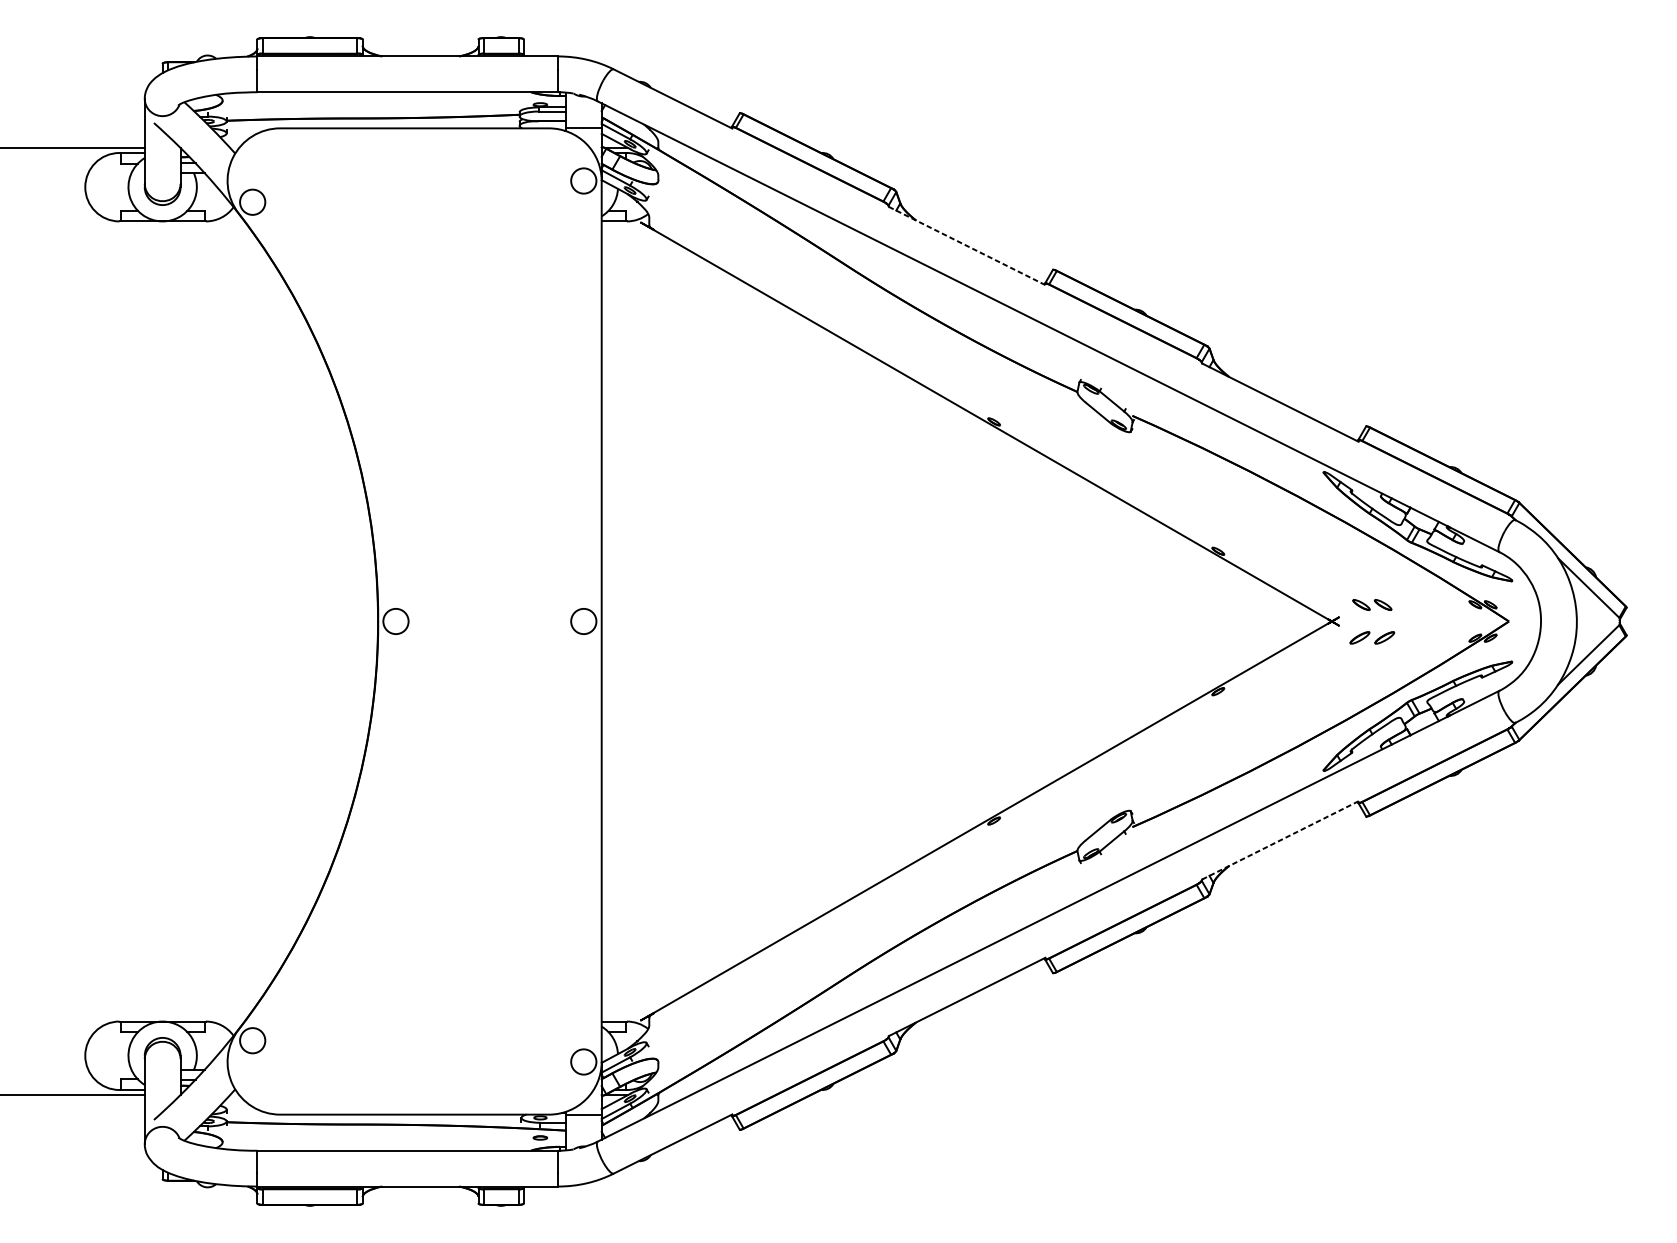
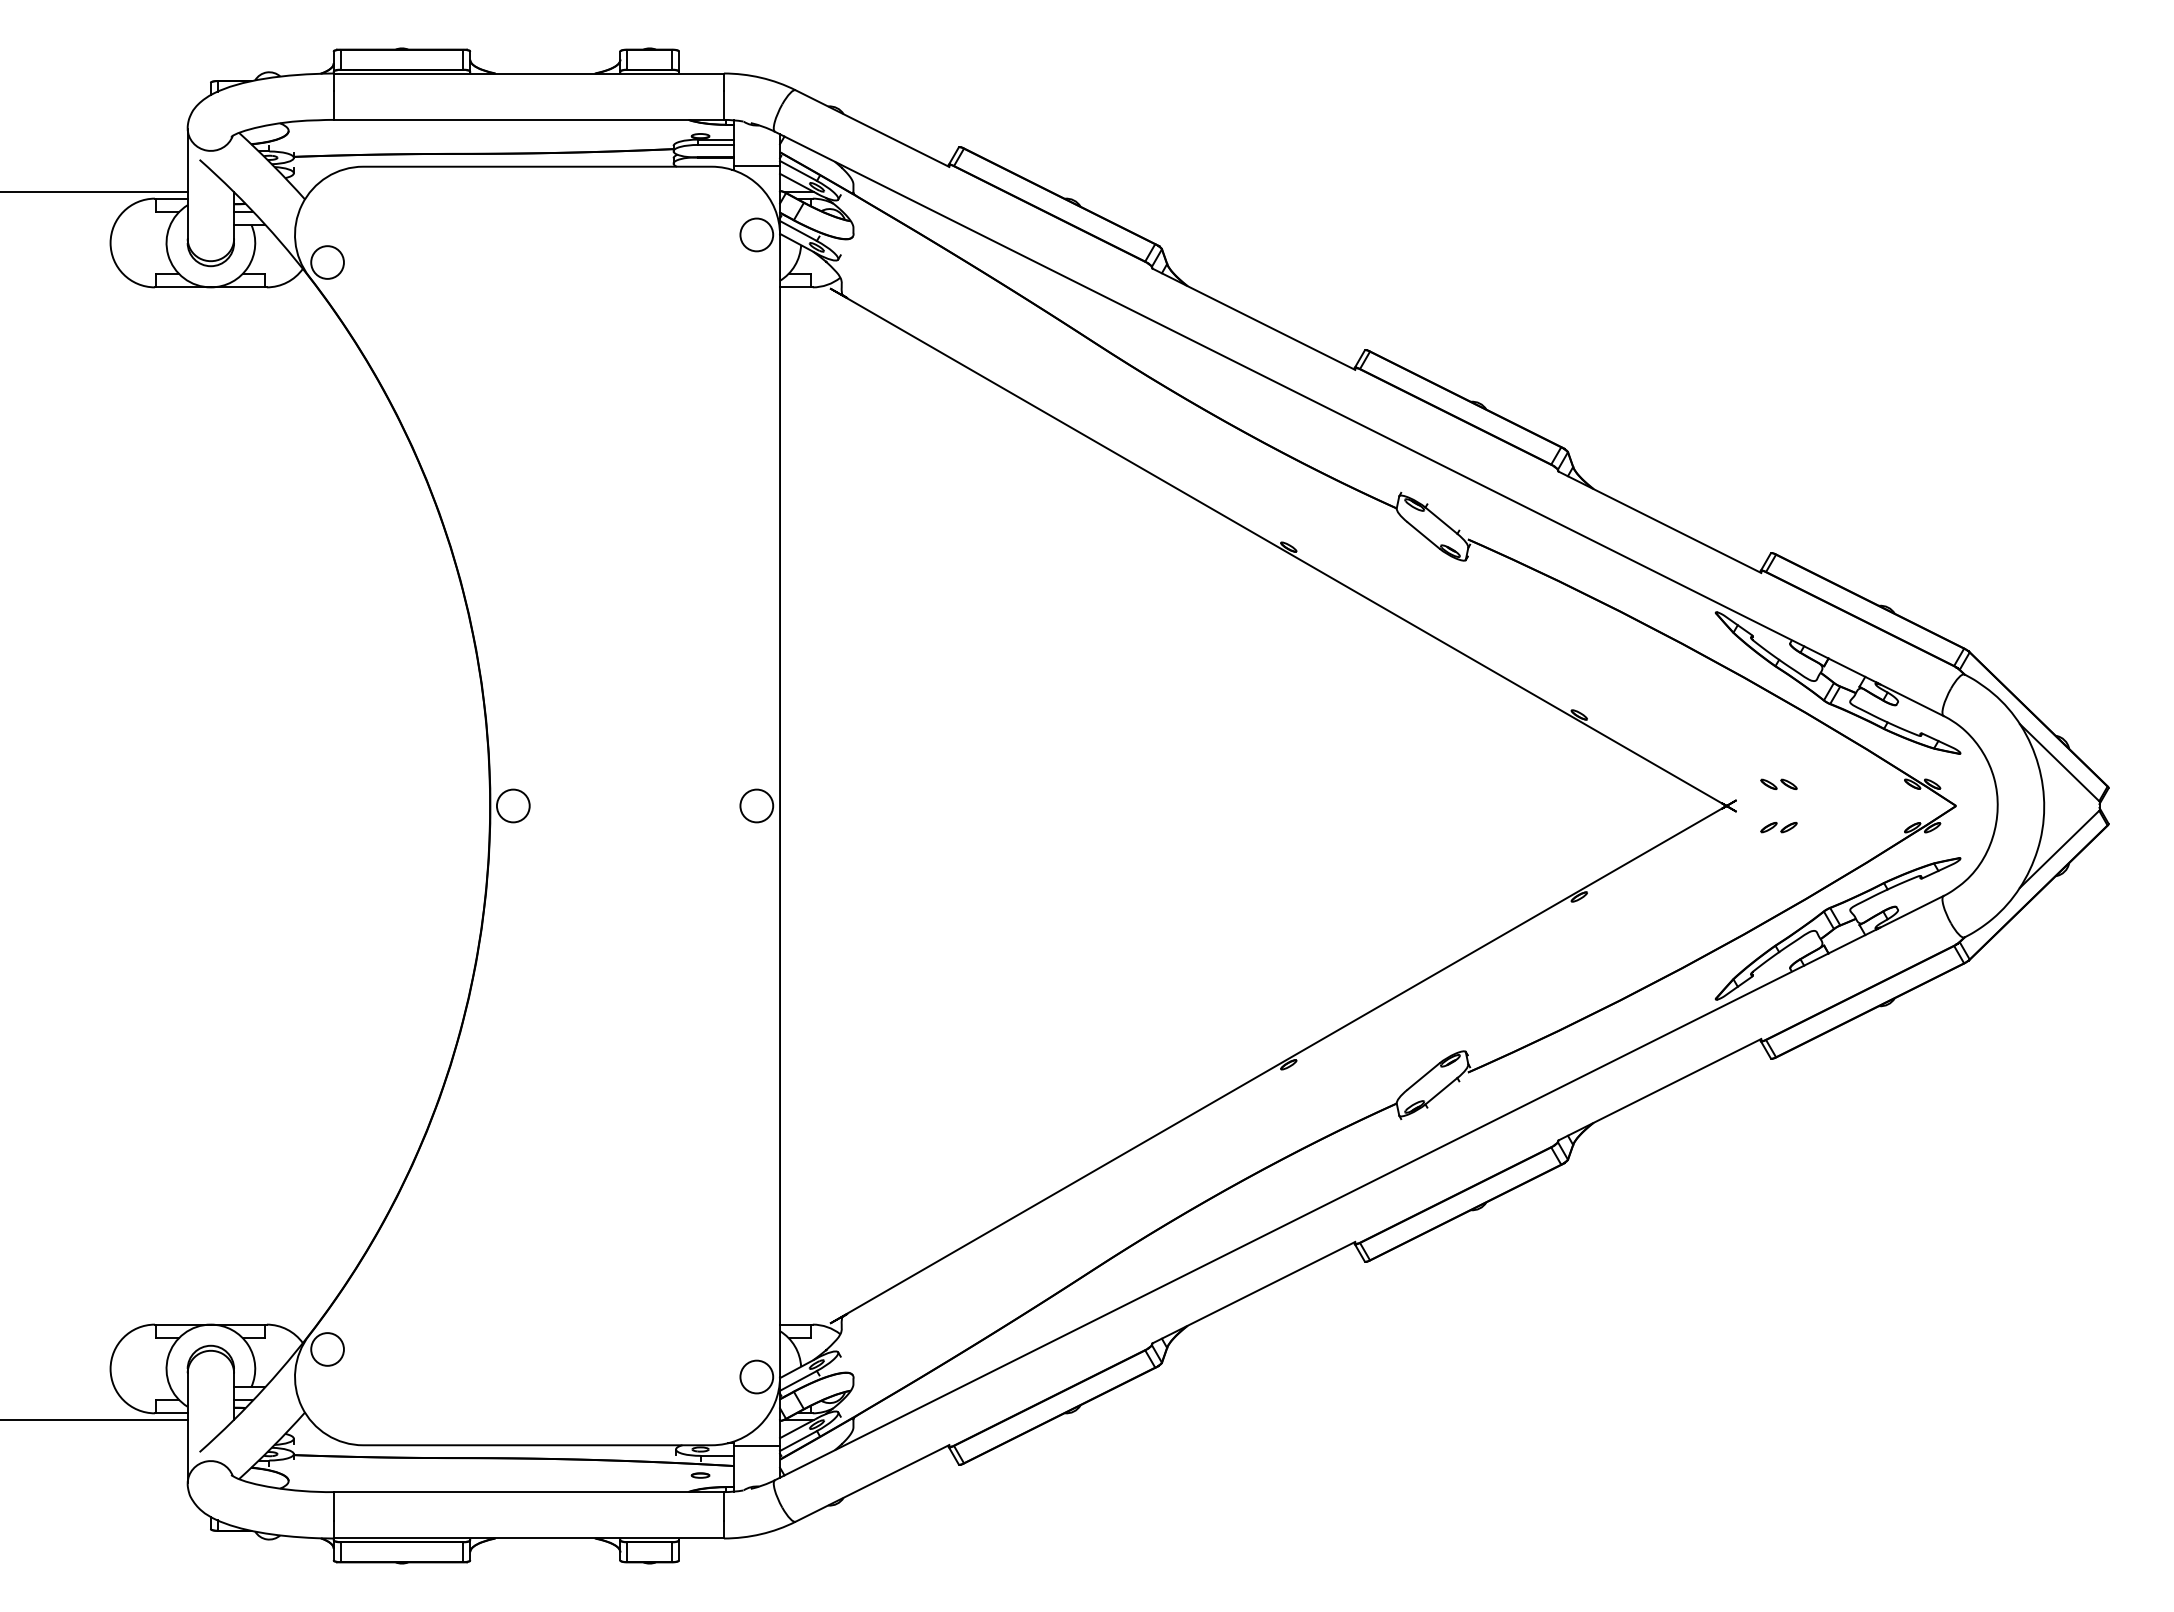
line: (966, 246) -> (1253, 319), dashed -> solid
part: (1371, 604) -> (1778, 783), size x0.71
part: (1371, 638) -> (1778, 827), size x0.62
line: (1280, 840) -> (1660, 1089), dashed -> solid

